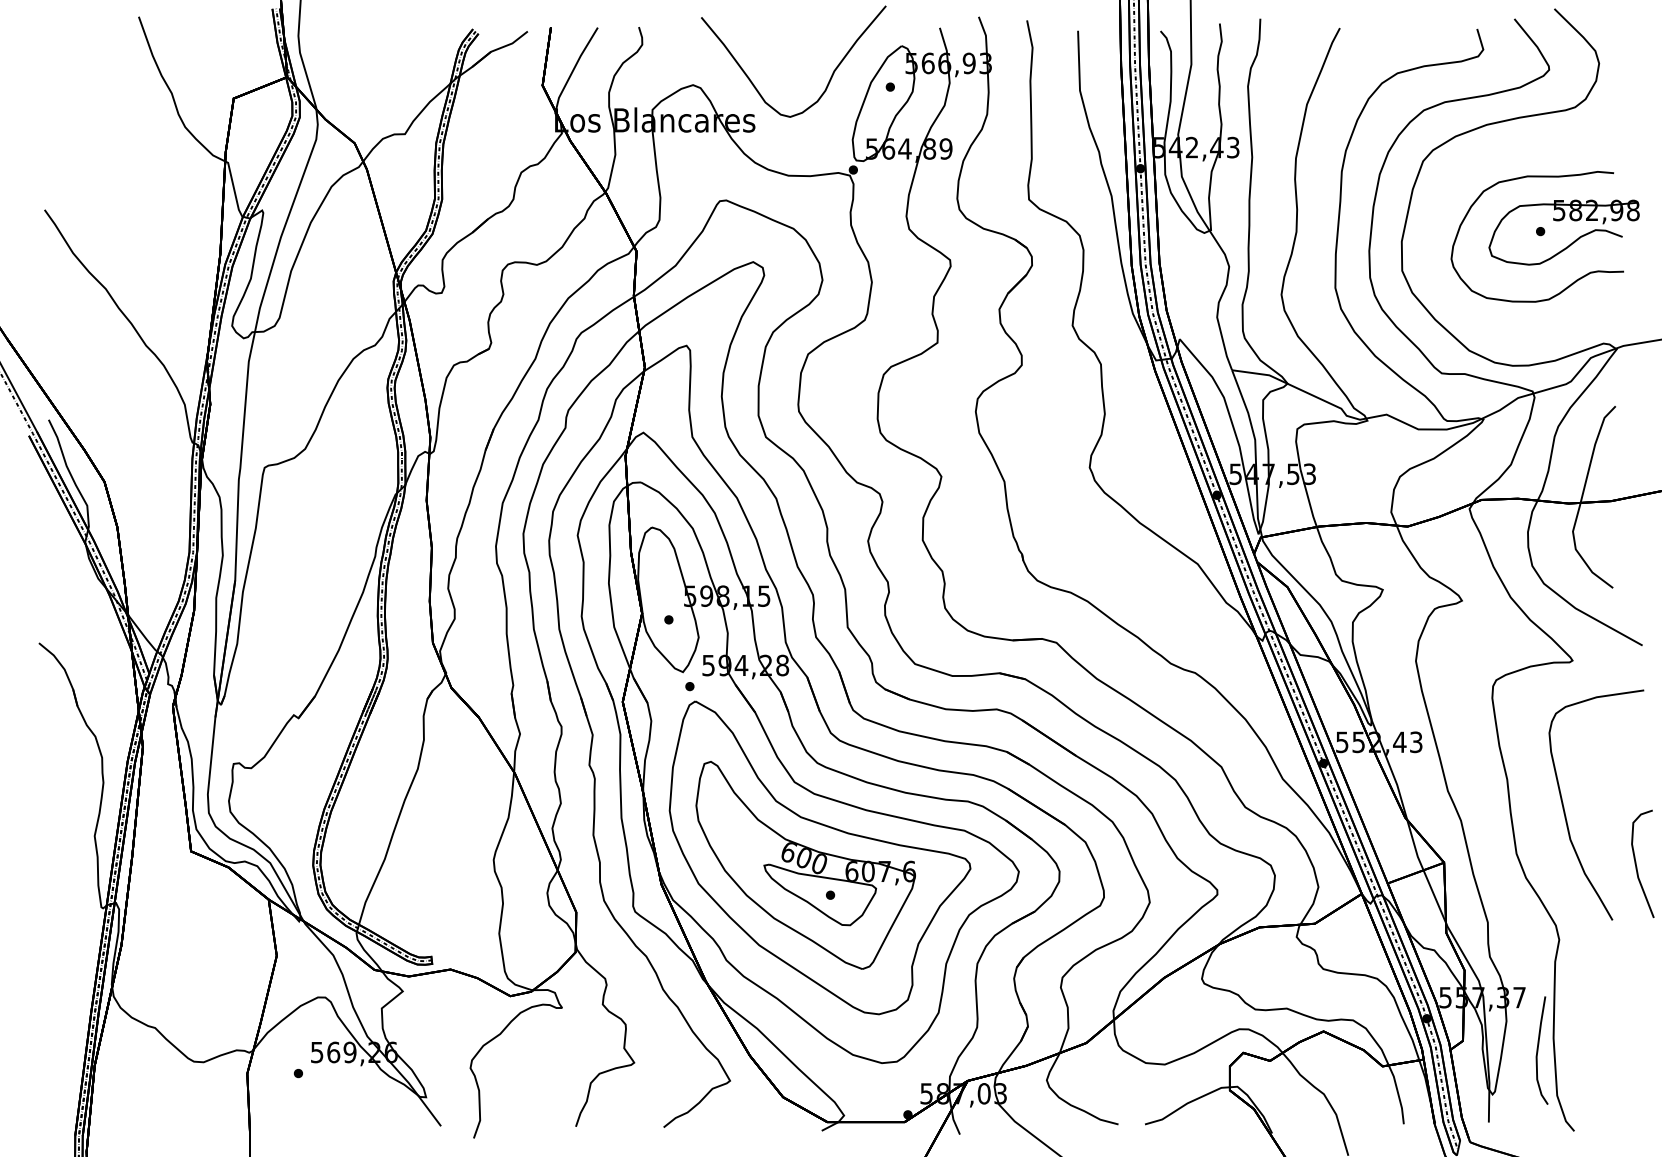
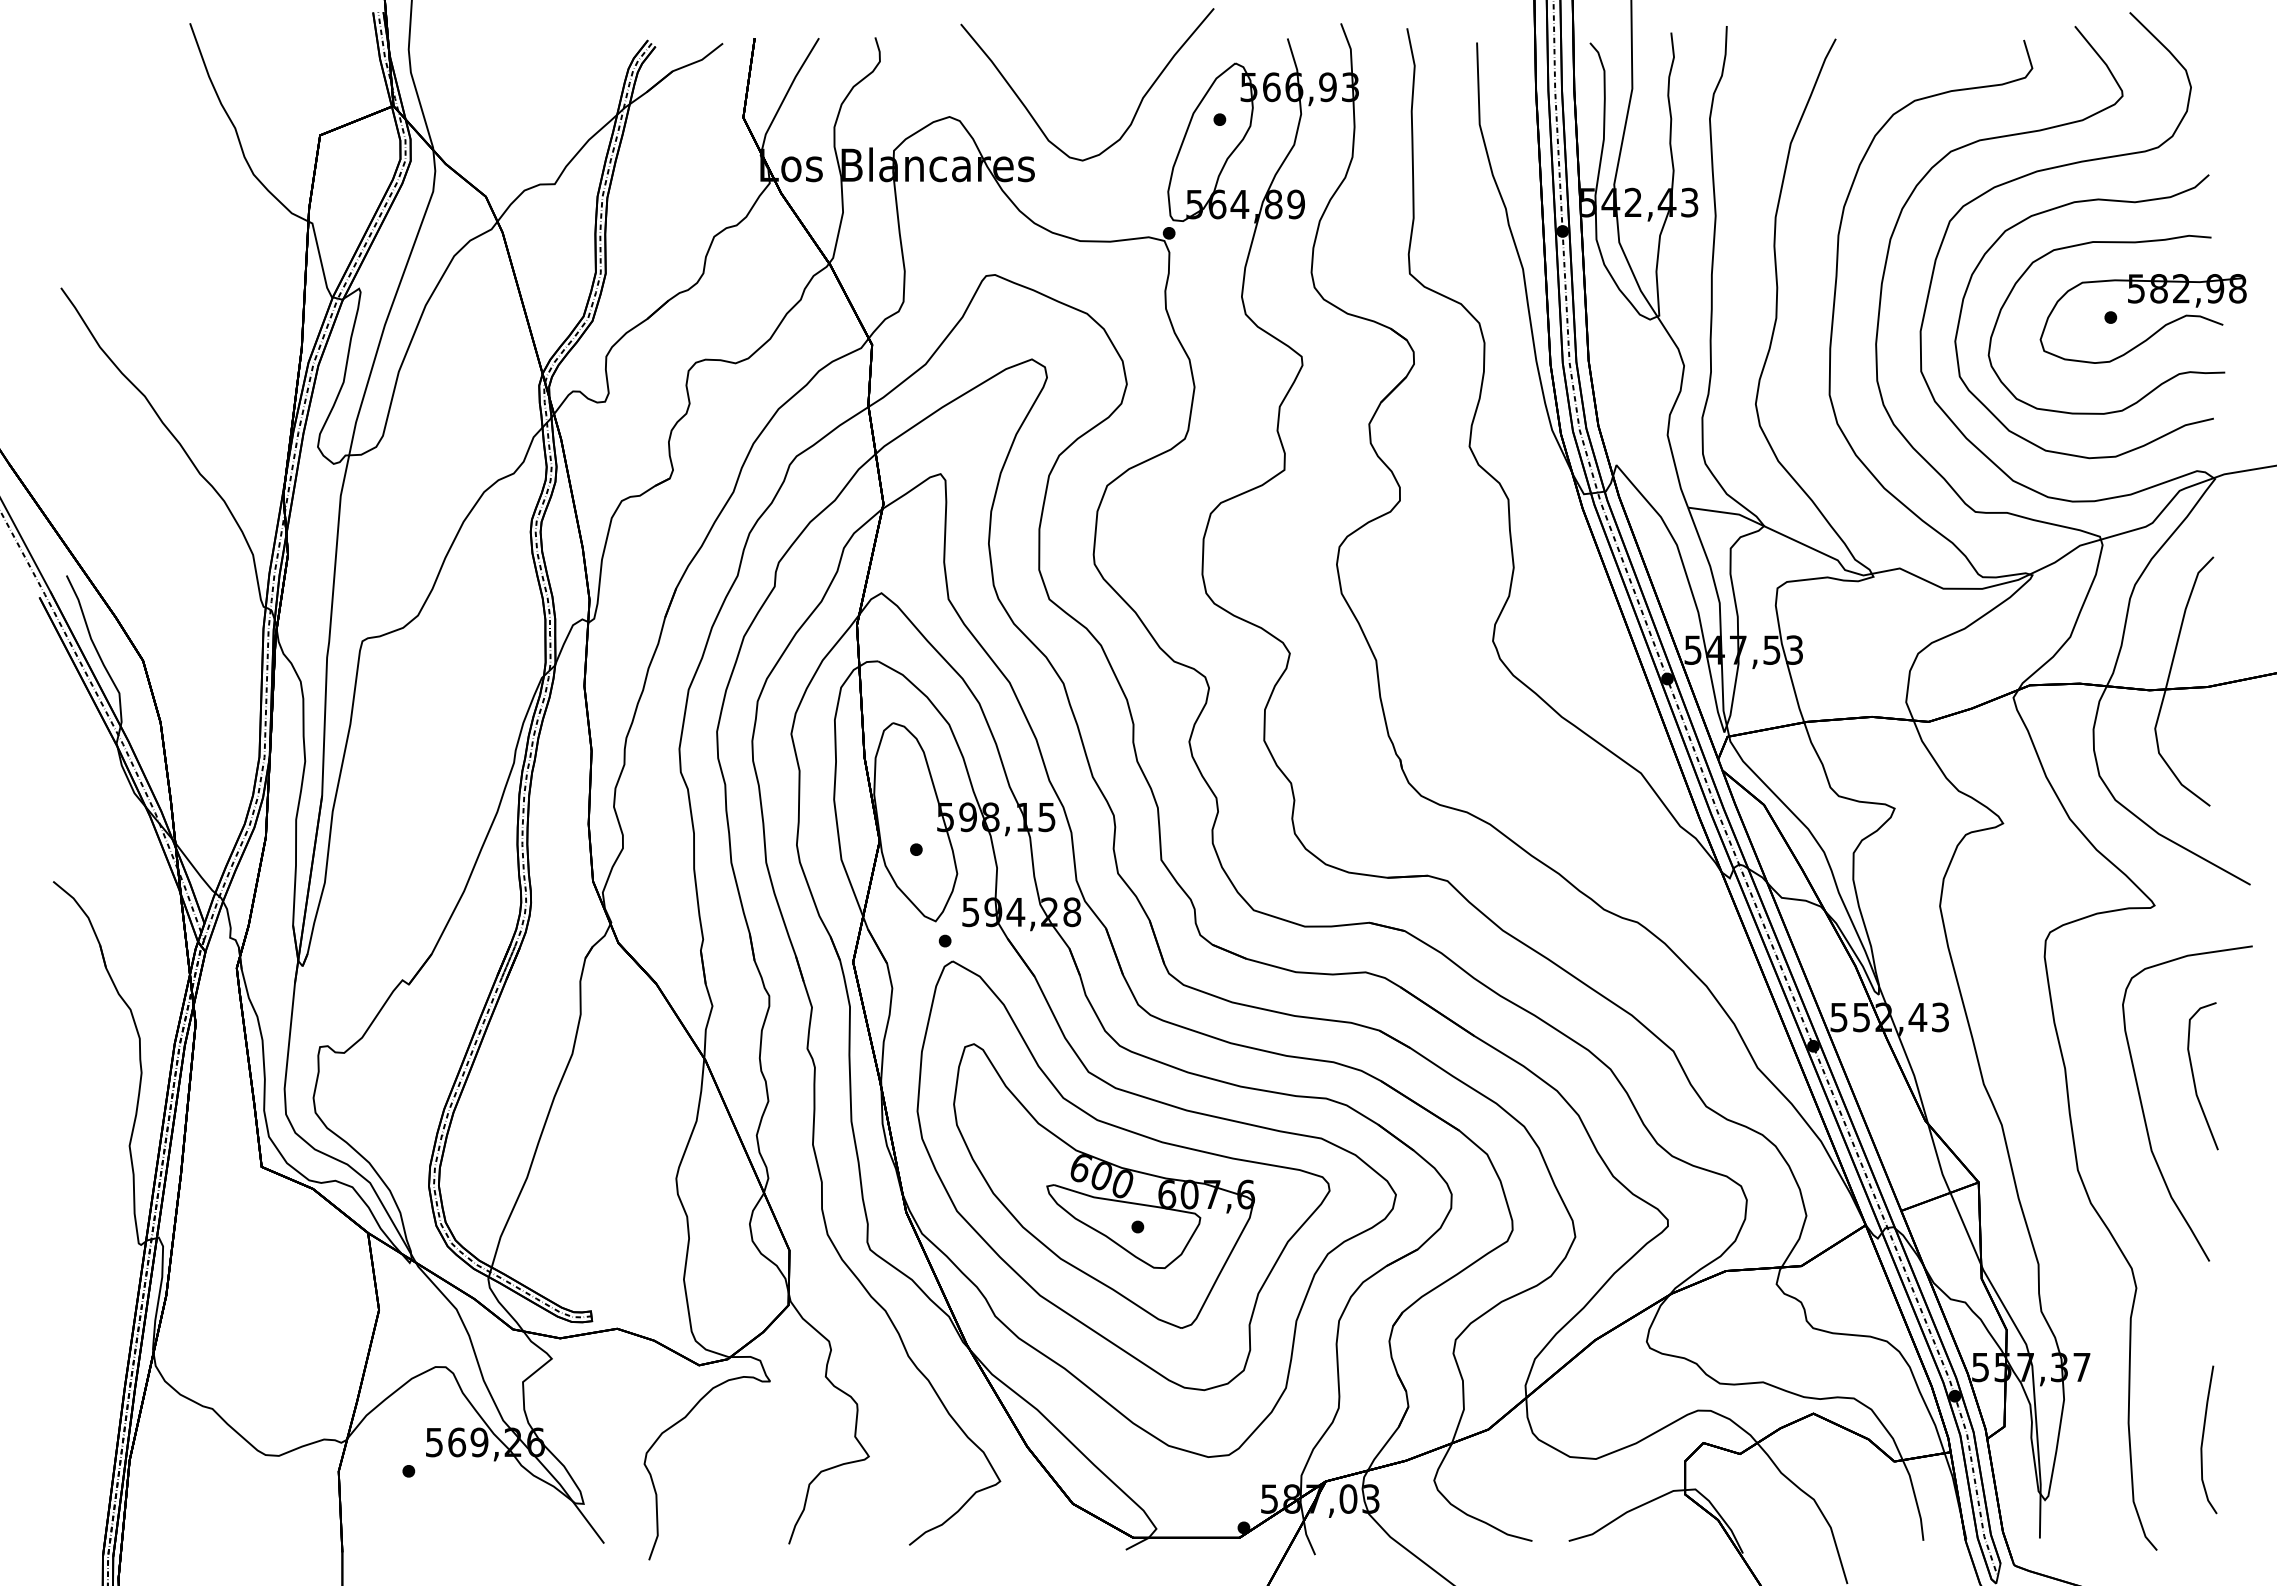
curve: (1495, 154) -> (2049, 211), added
curve: (1636, 864) -> (2194, 1076), moved
curve: (1538, 1050) -> (2203, 1439), moved

